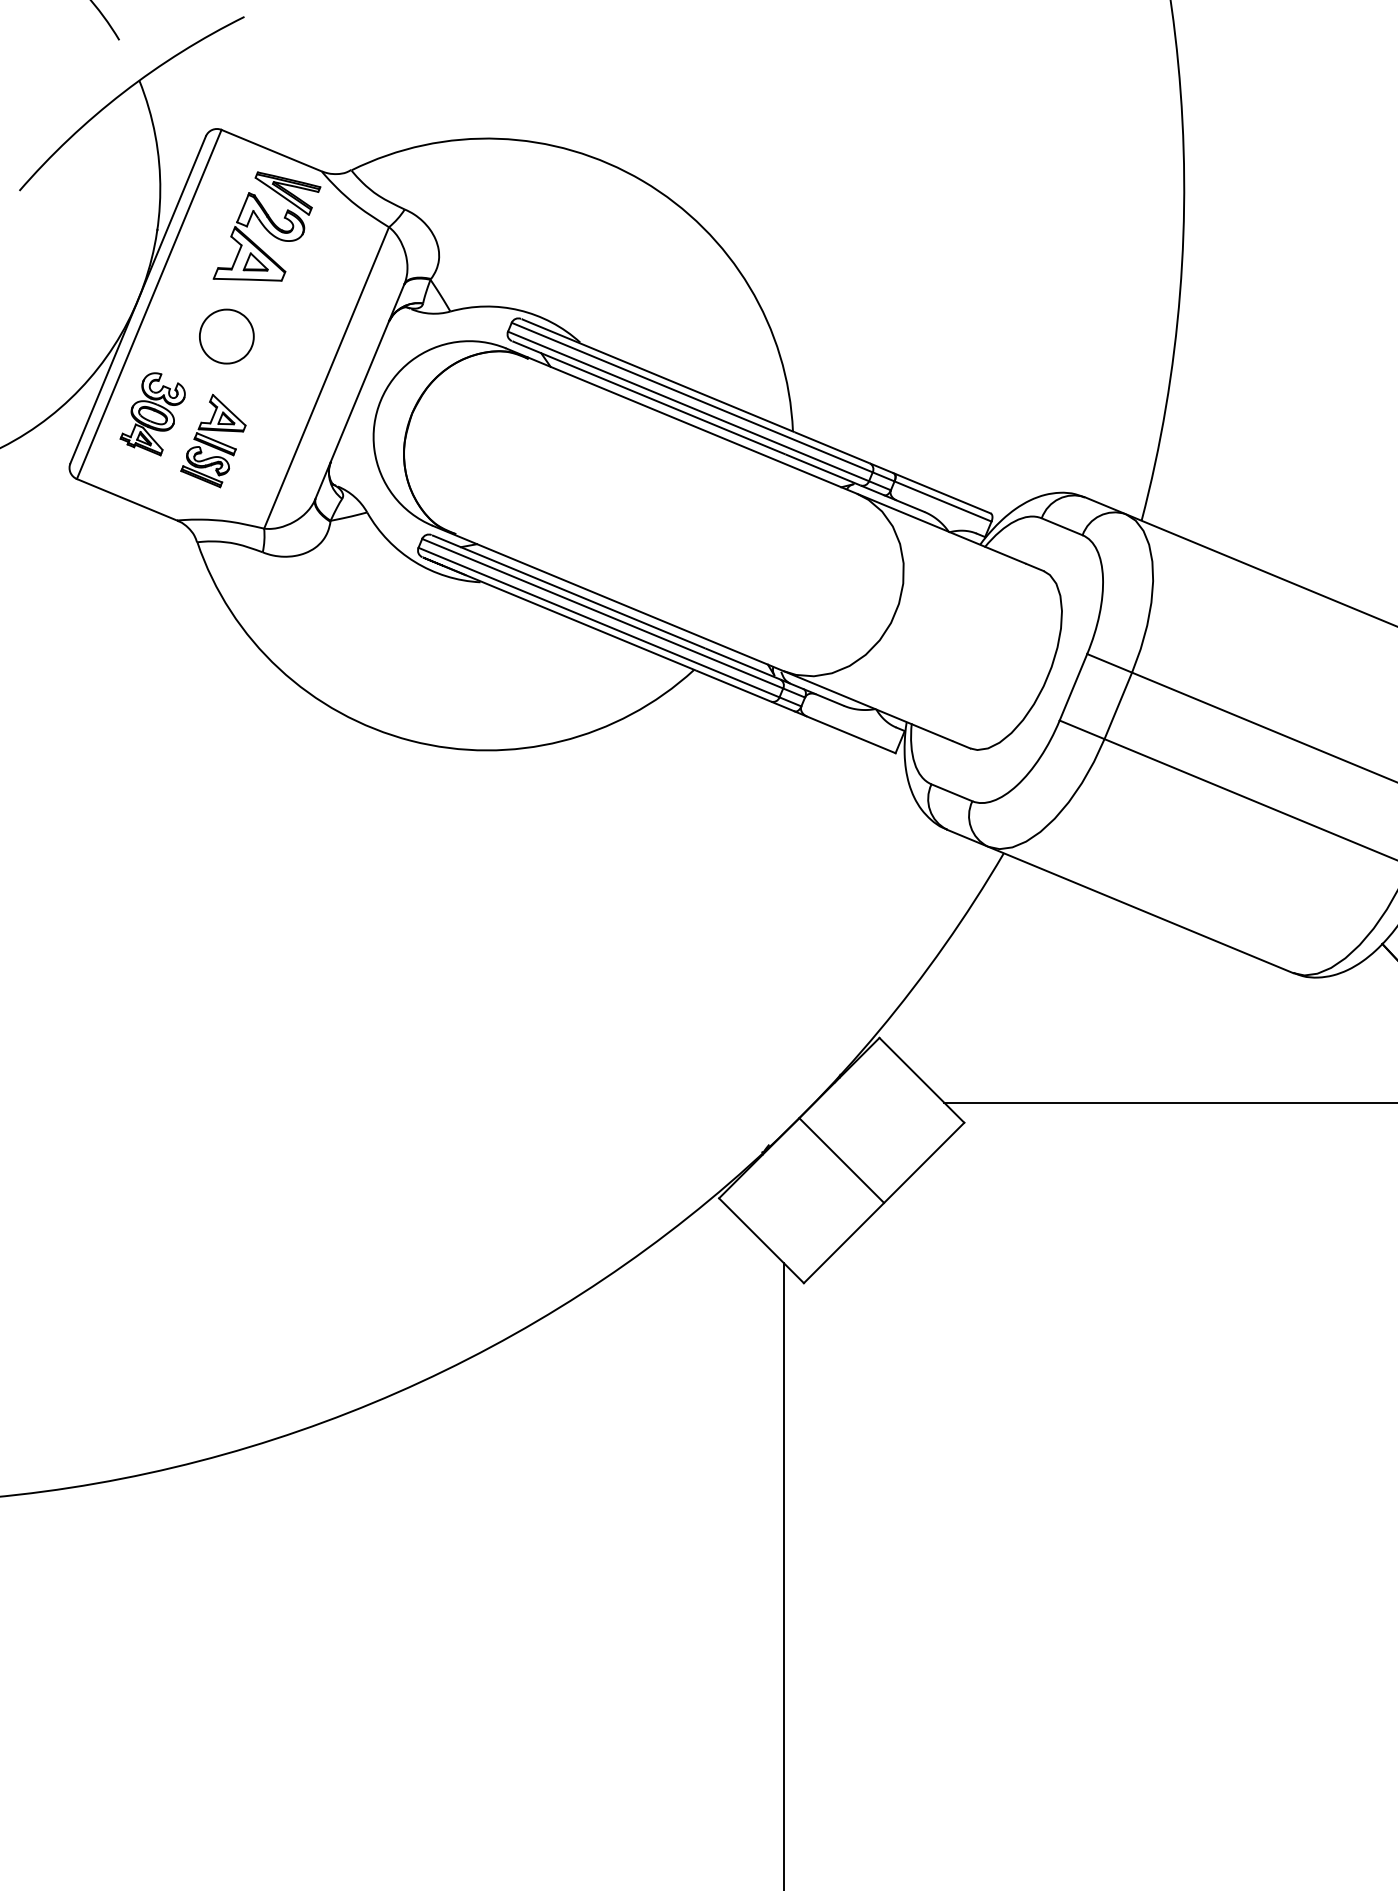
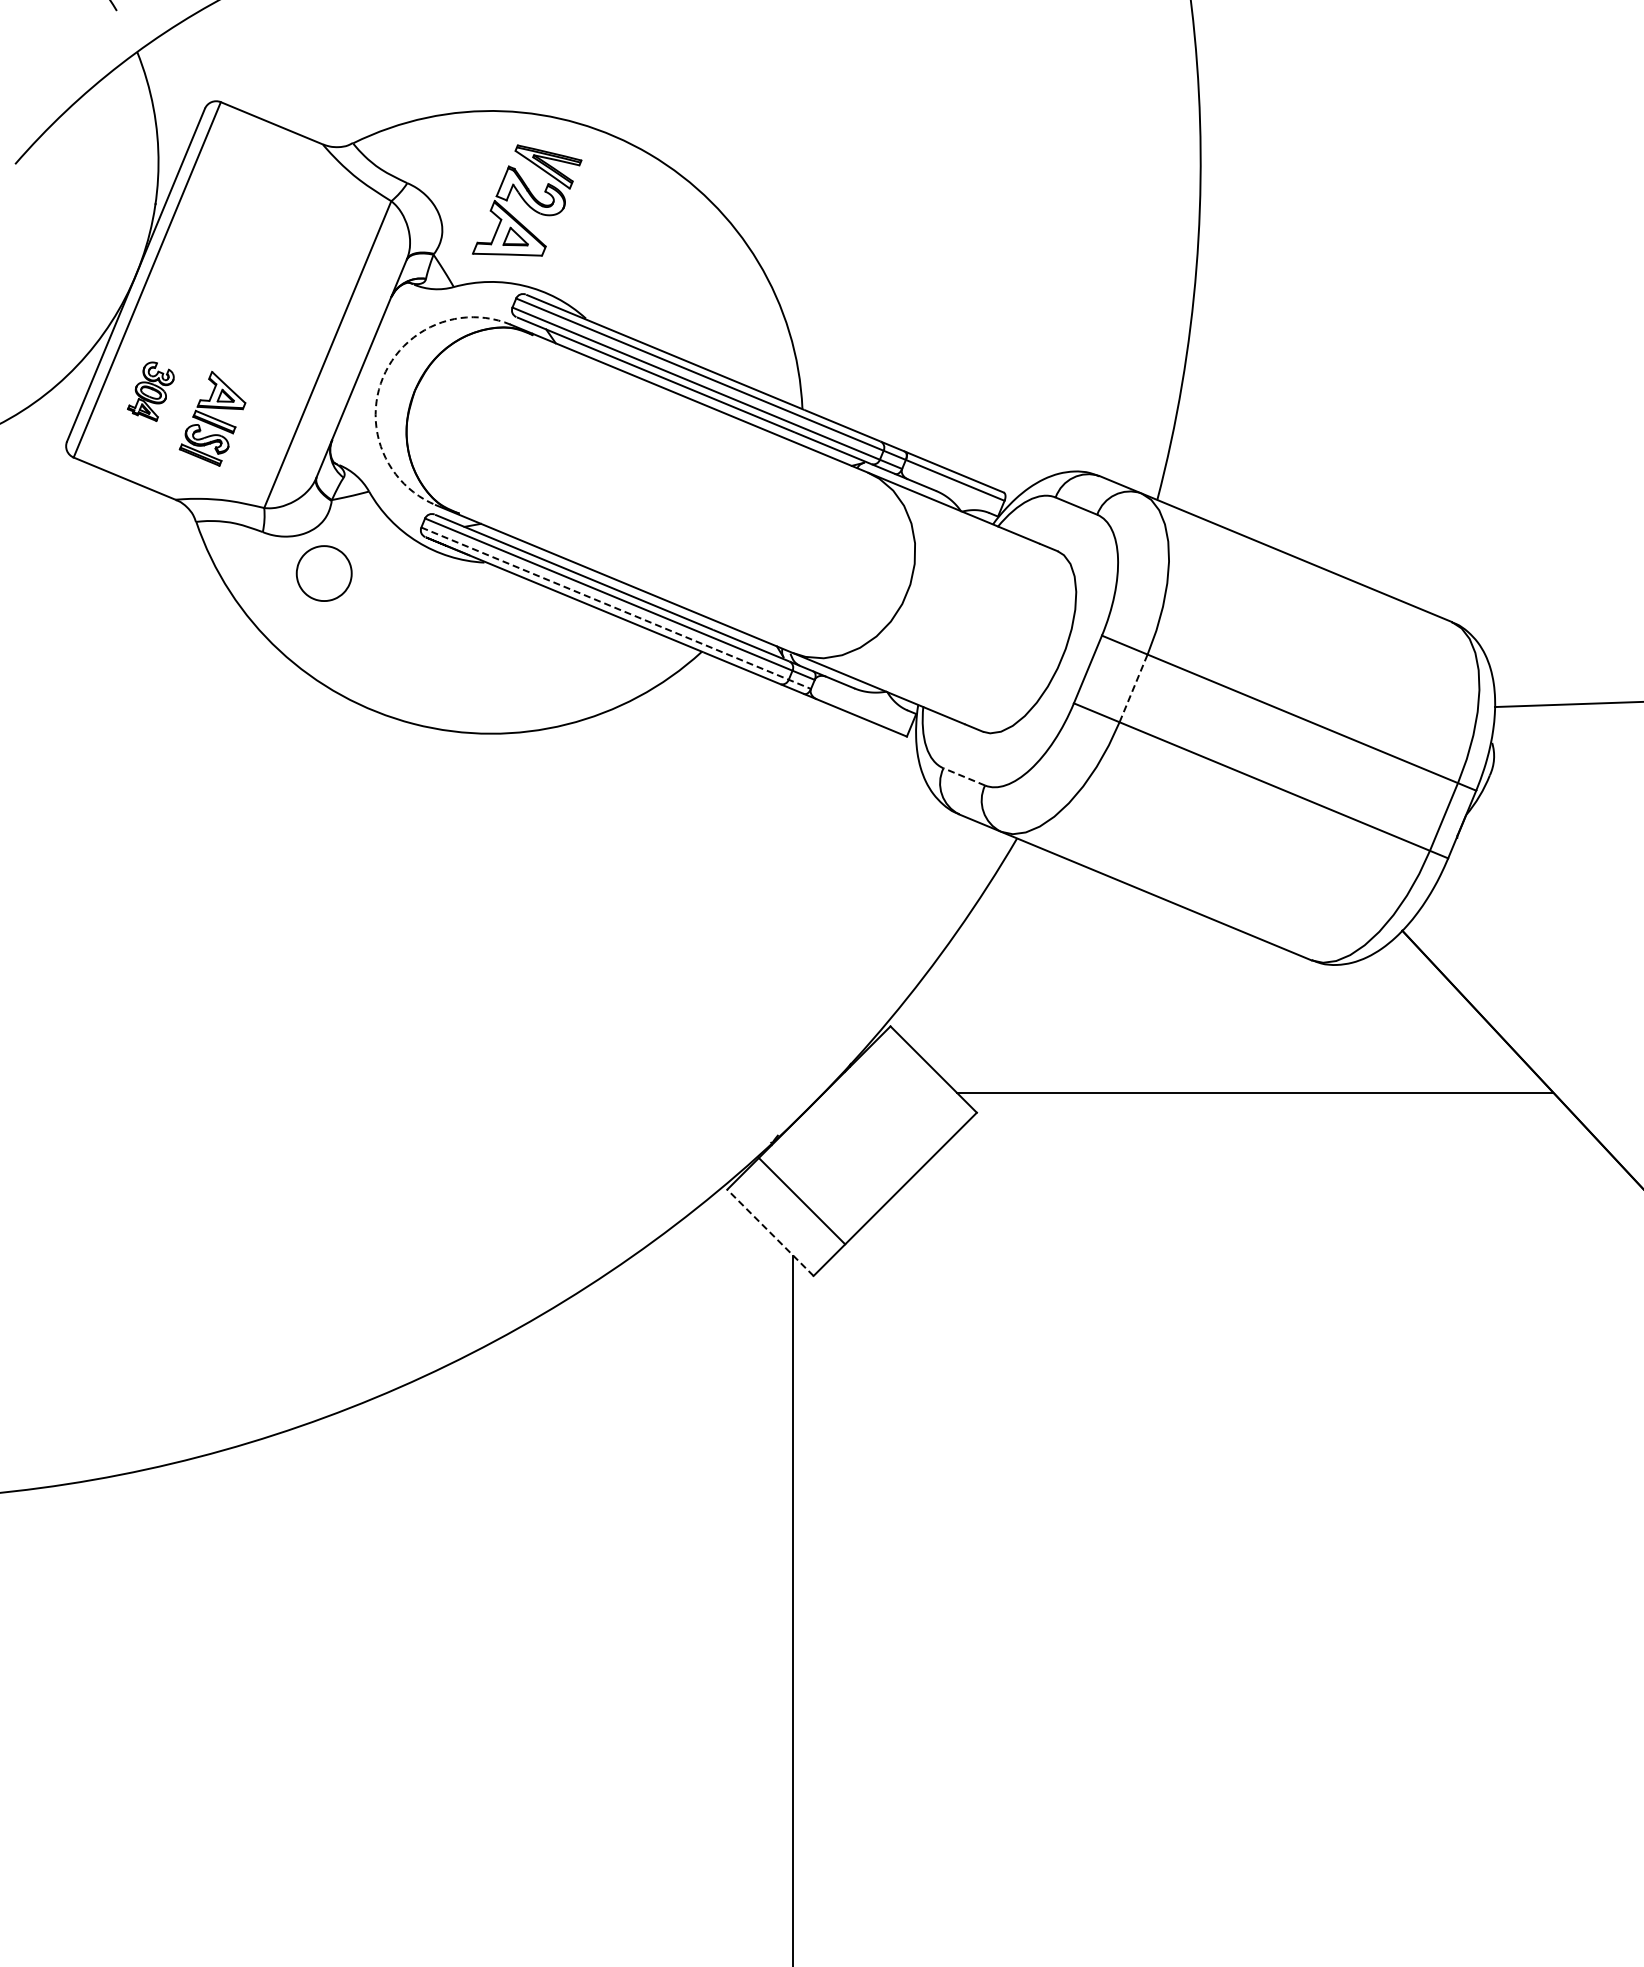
part: (267, 226) -> (527, 200), moved
part: (226, 336) -> (323, 573), moved
arc: (381, 400) -> (383, 377), solid -> dashed
part: (152, 414) -> (150, 391), size x0.7
line: (610, 627) -> (616, 608), solid -> dashed
line: (1118, 705) -> (1133, 688), solid -> dashed
line: (952, 792) -> (964, 776), solid -> dashed
line: (841, 1159) -> (801, 1200), moved
line: (761, 1240) -> (770, 1232), solid -> dashed

